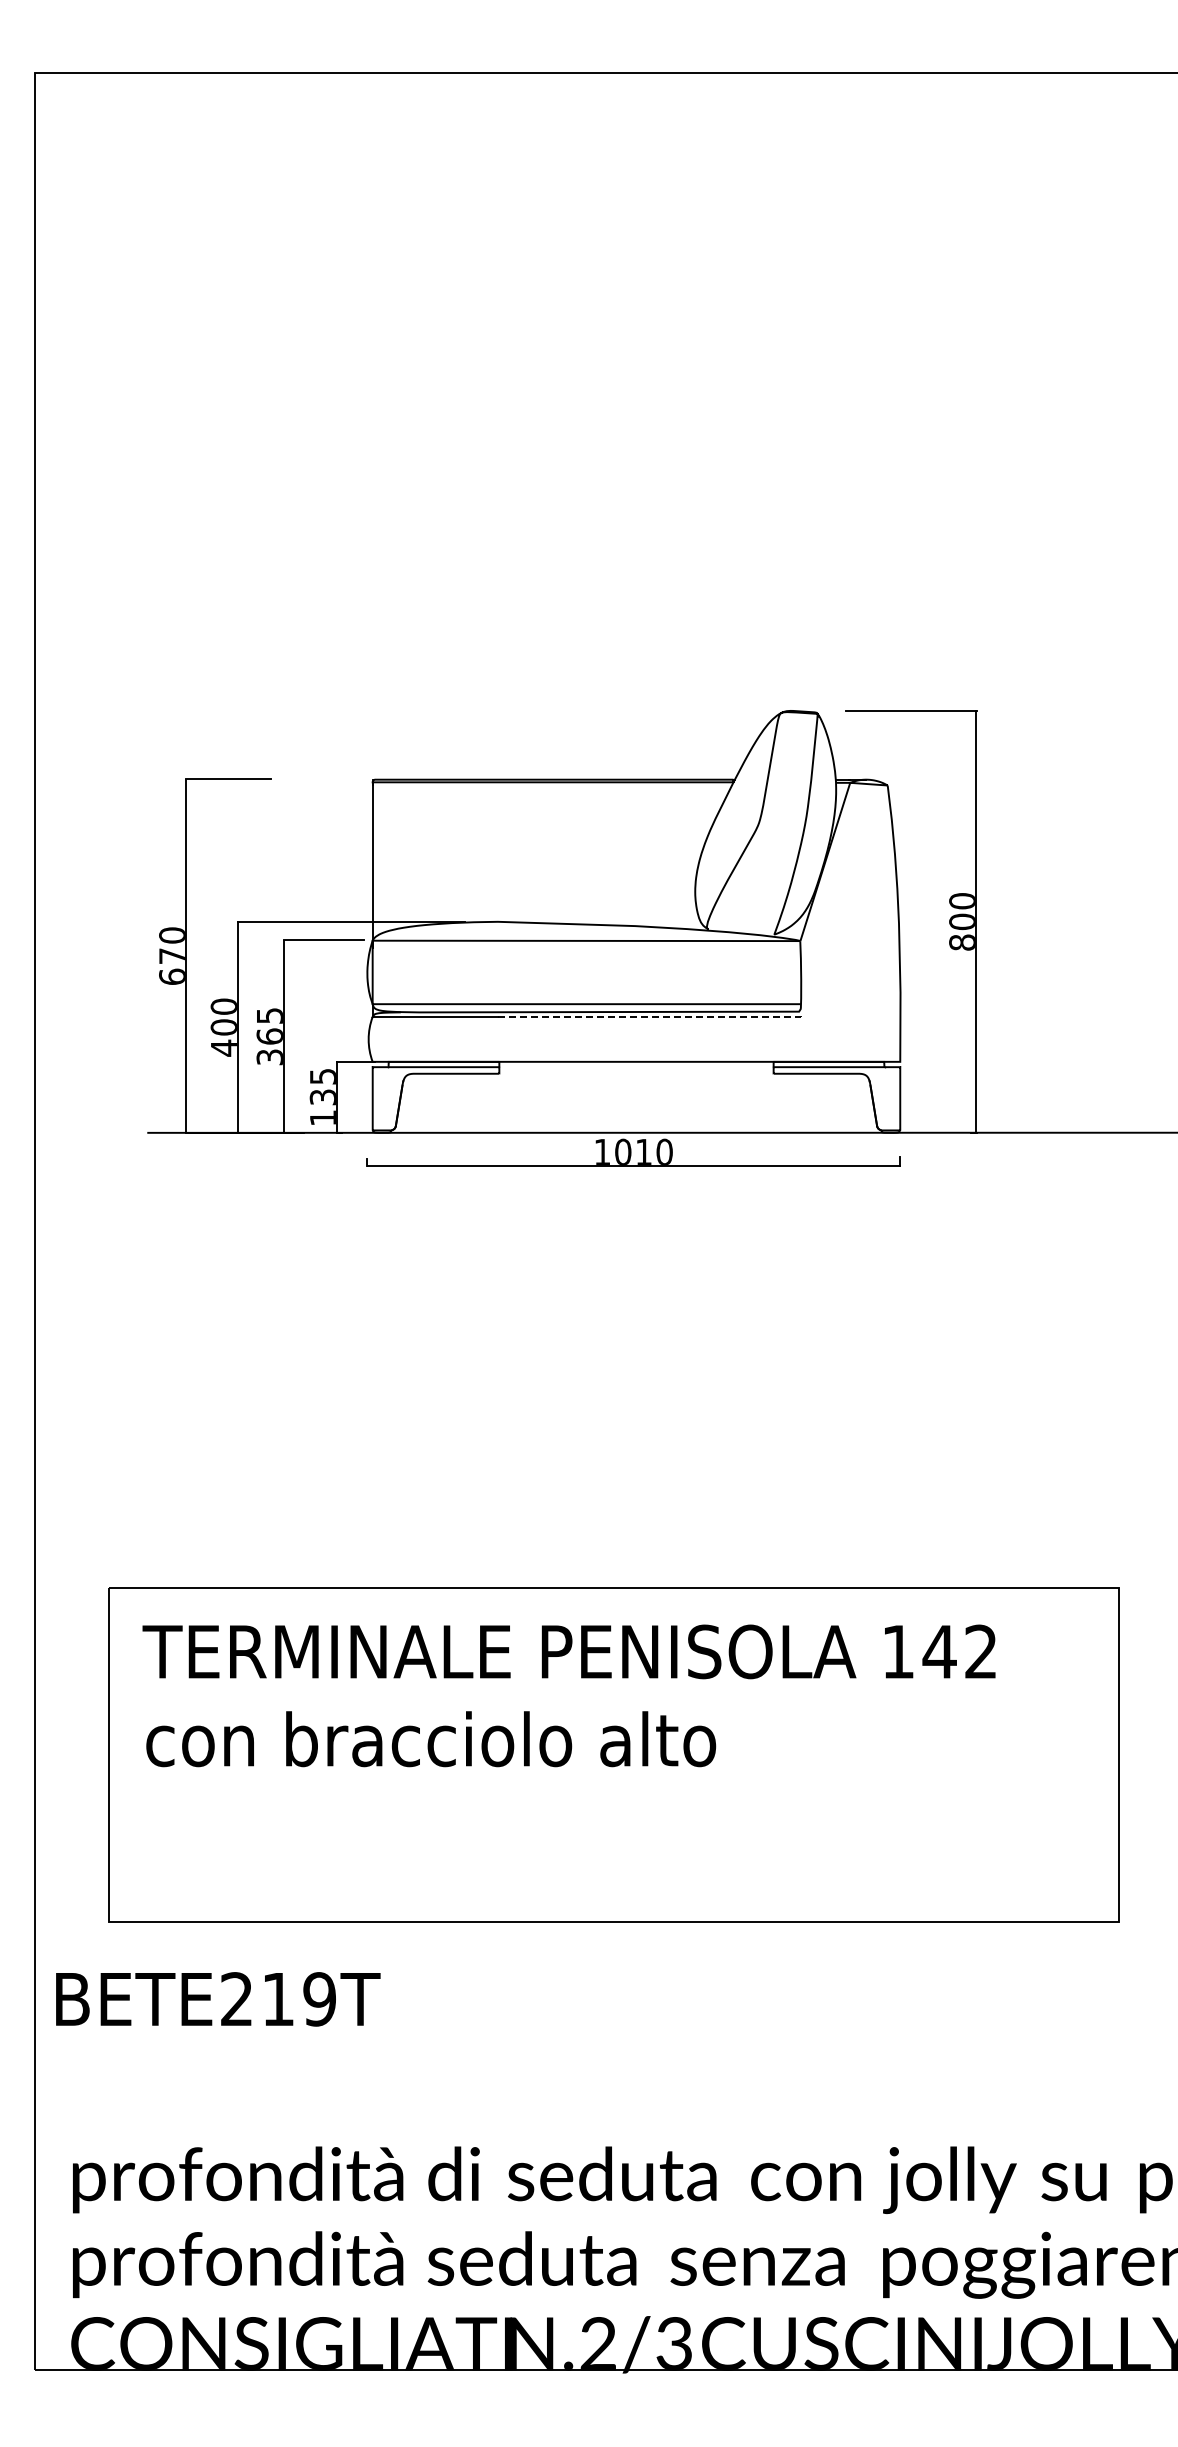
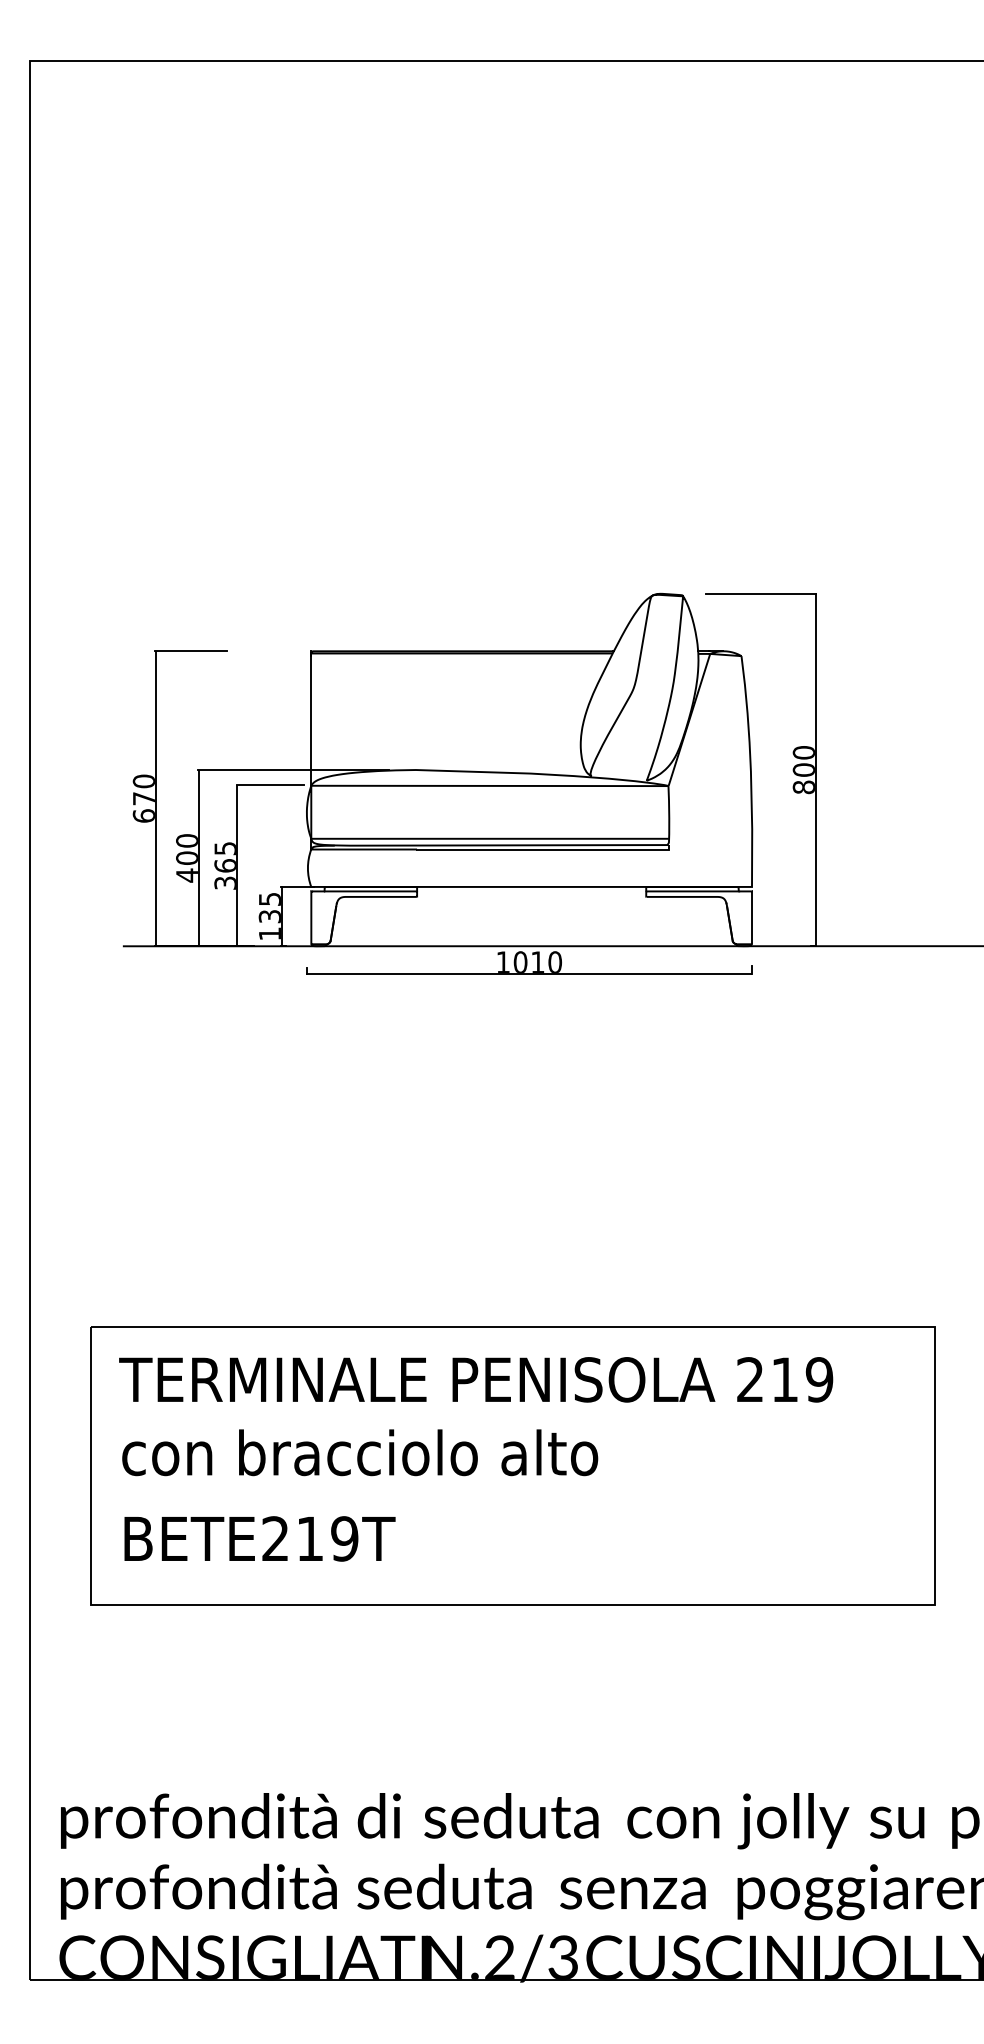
line: (653, 1017) -> (545, 849), dashed -> solid
text: (939, 1651) -> (784, 1379), 142 -> 219
text: (218, 1999) -> (260, 1539), moved

